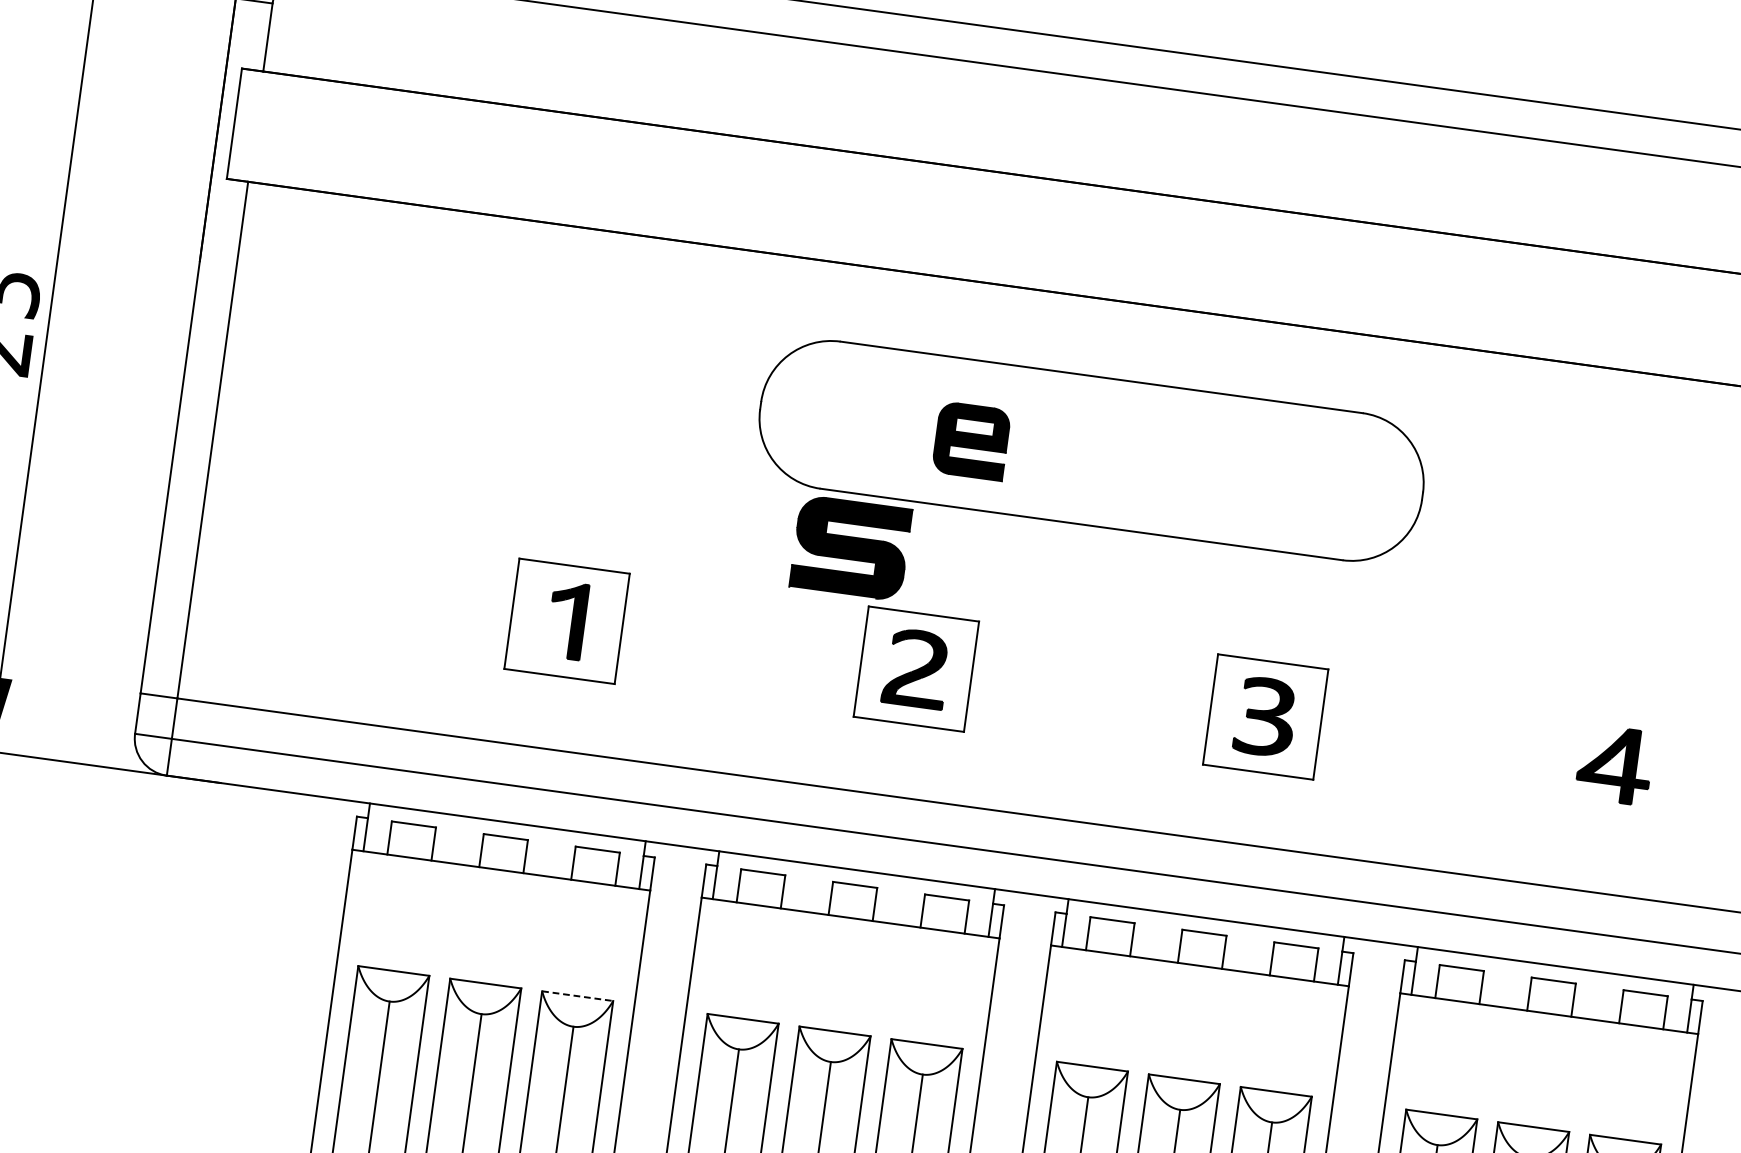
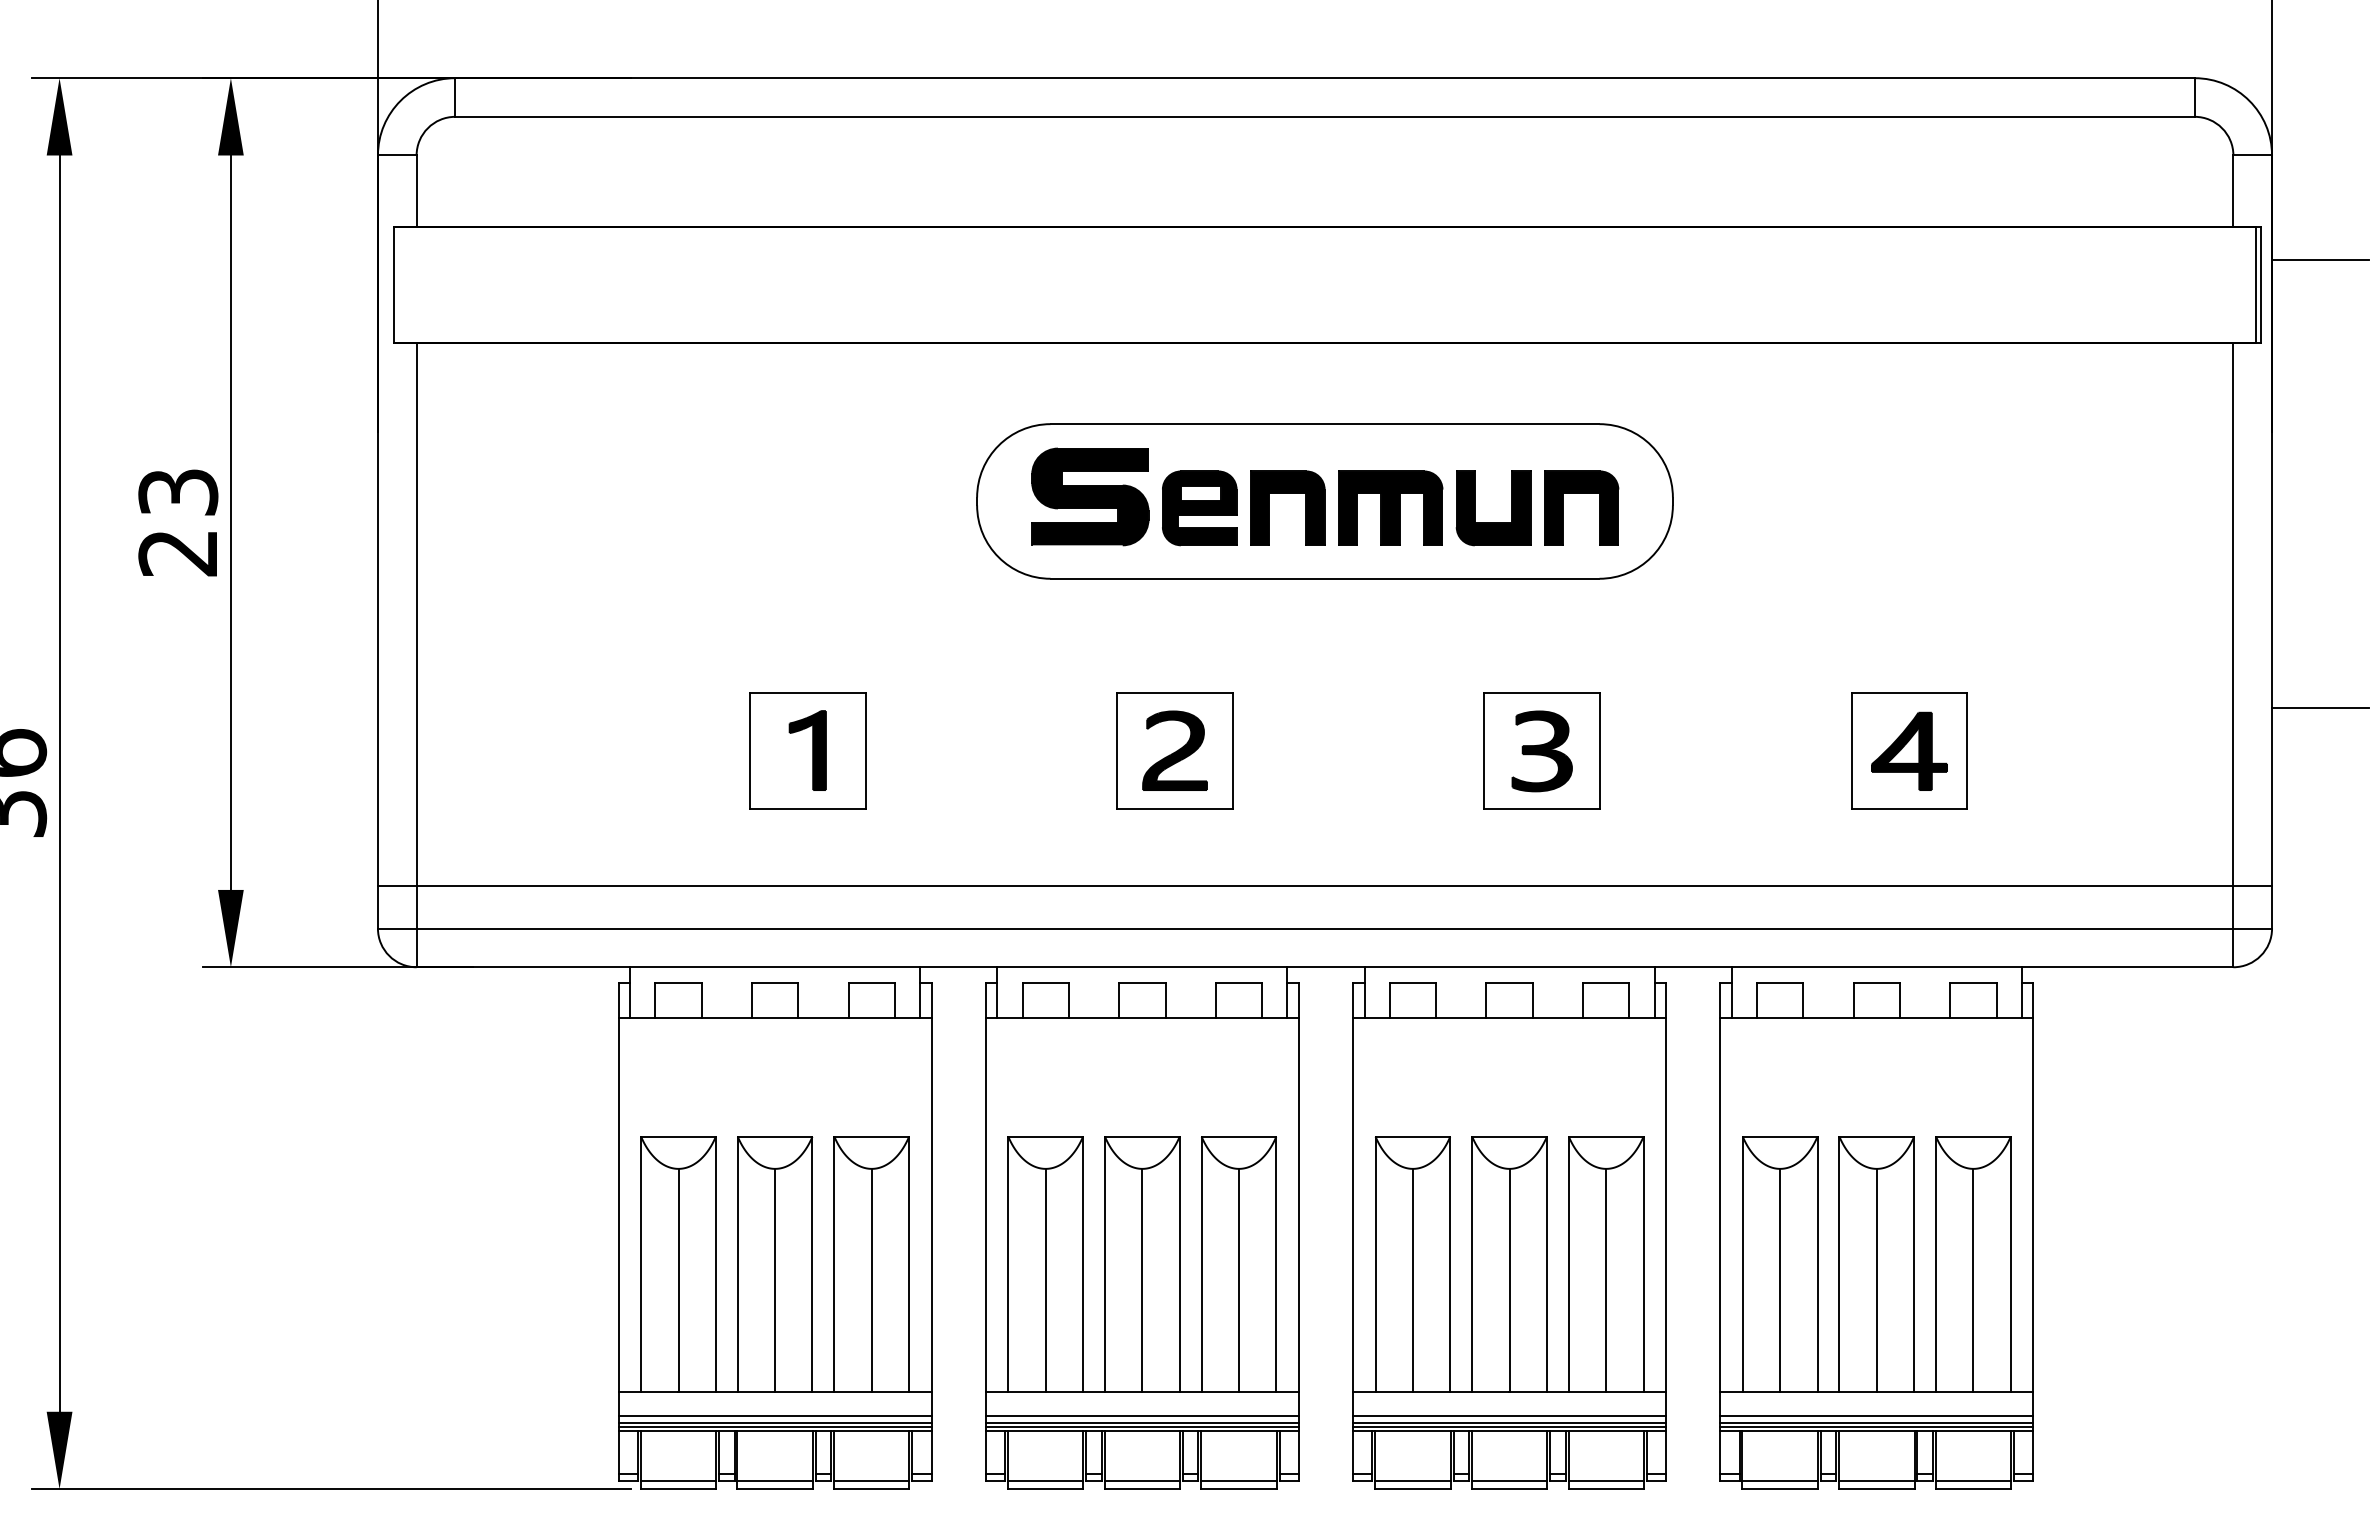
part: (1194, 471) -> (1434, 508), added
part: (851, 547) -> (1090, 496), moved
part: (1615, 763) -> (1909, 750), added
line: (578, 996) -> (872, 1136), dashed -> solid

